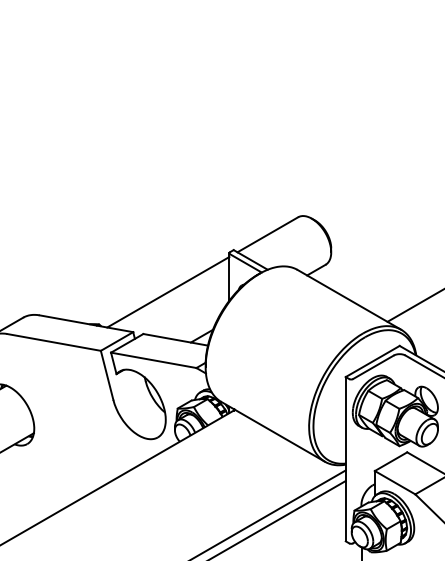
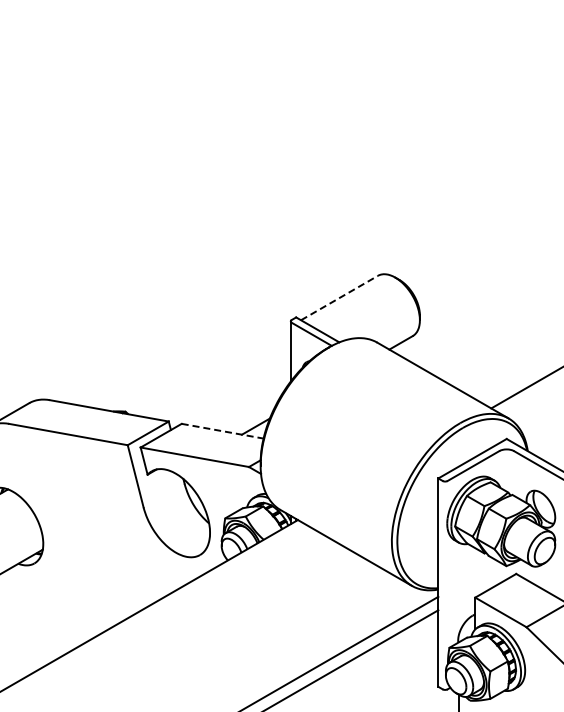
line: (267, 234) -> (339, 297), solid -> dashed
line: (167, 291) -> (212, 370), removed
line: (175, 340) -> (222, 431), solid -> dashed

